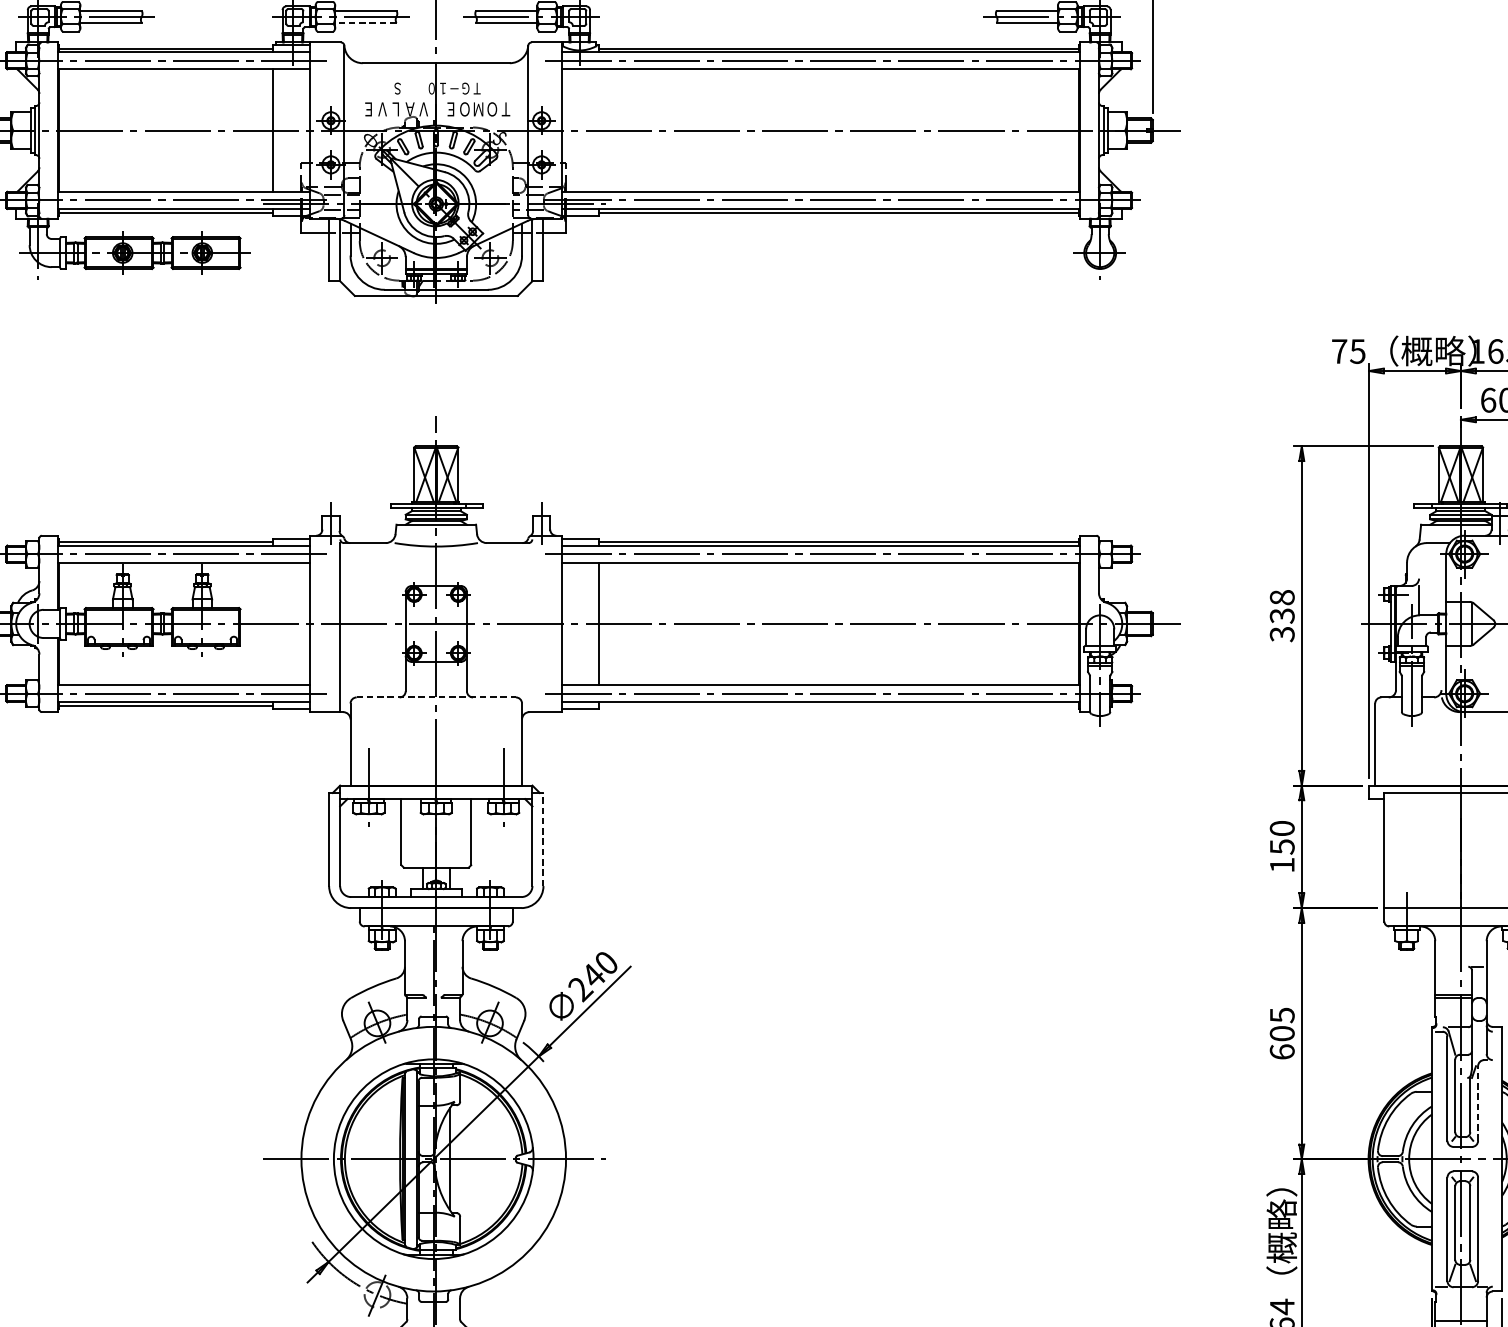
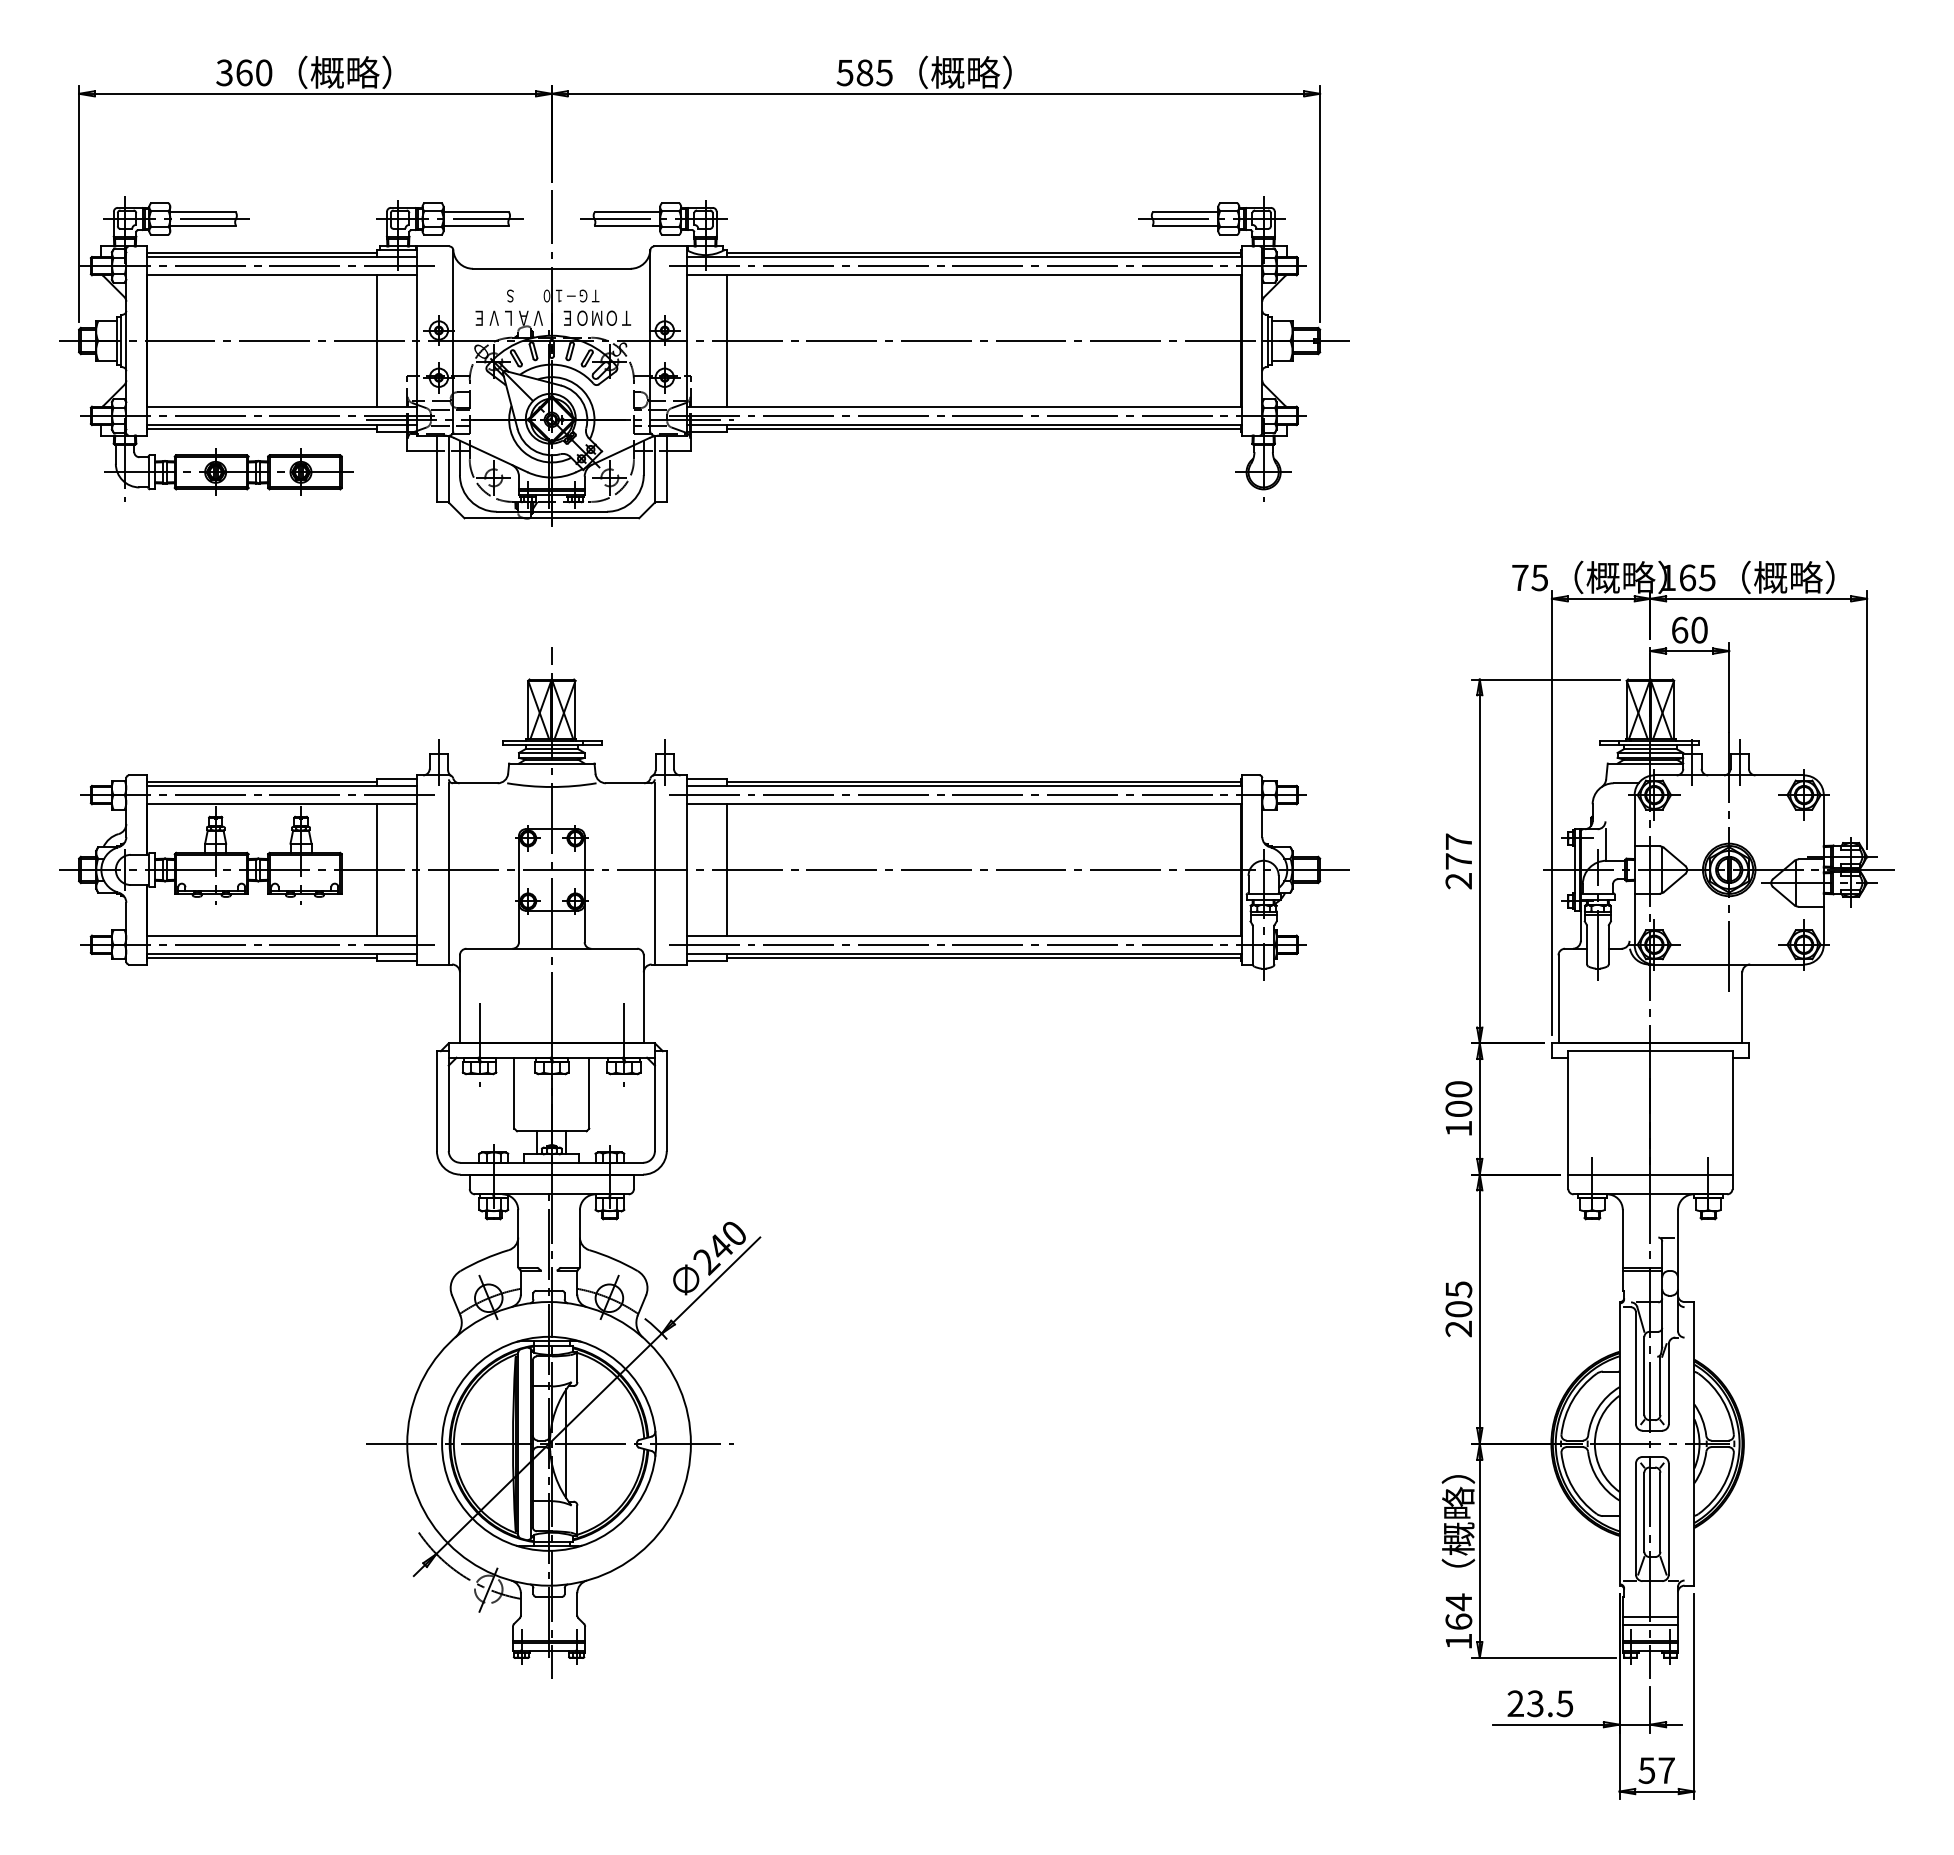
line: (366, 22) -> (476, 225), dashed -> solid
line: (599, 130) -> (726, 340), added
text: (1281, 616) -> (1458, 861), 338 -> 277
line: (273, 623) -> (377, 869), added
line: (532, 627) -> (654, 873), added
line: (436, 697) -> (552, 948), dashed -> solid
line: (838, 705) -> (983, 957), added
line: (543, 839) -> (666, 1101), dashed -> solid
text: (1281, 846) -> (1458, 1108), 150 -> 100
text: (1281, 1051) -> (1458, 1328), 605 -> 205
line: (1477, 1103) -> (1668, 1384), dashed -> solid

